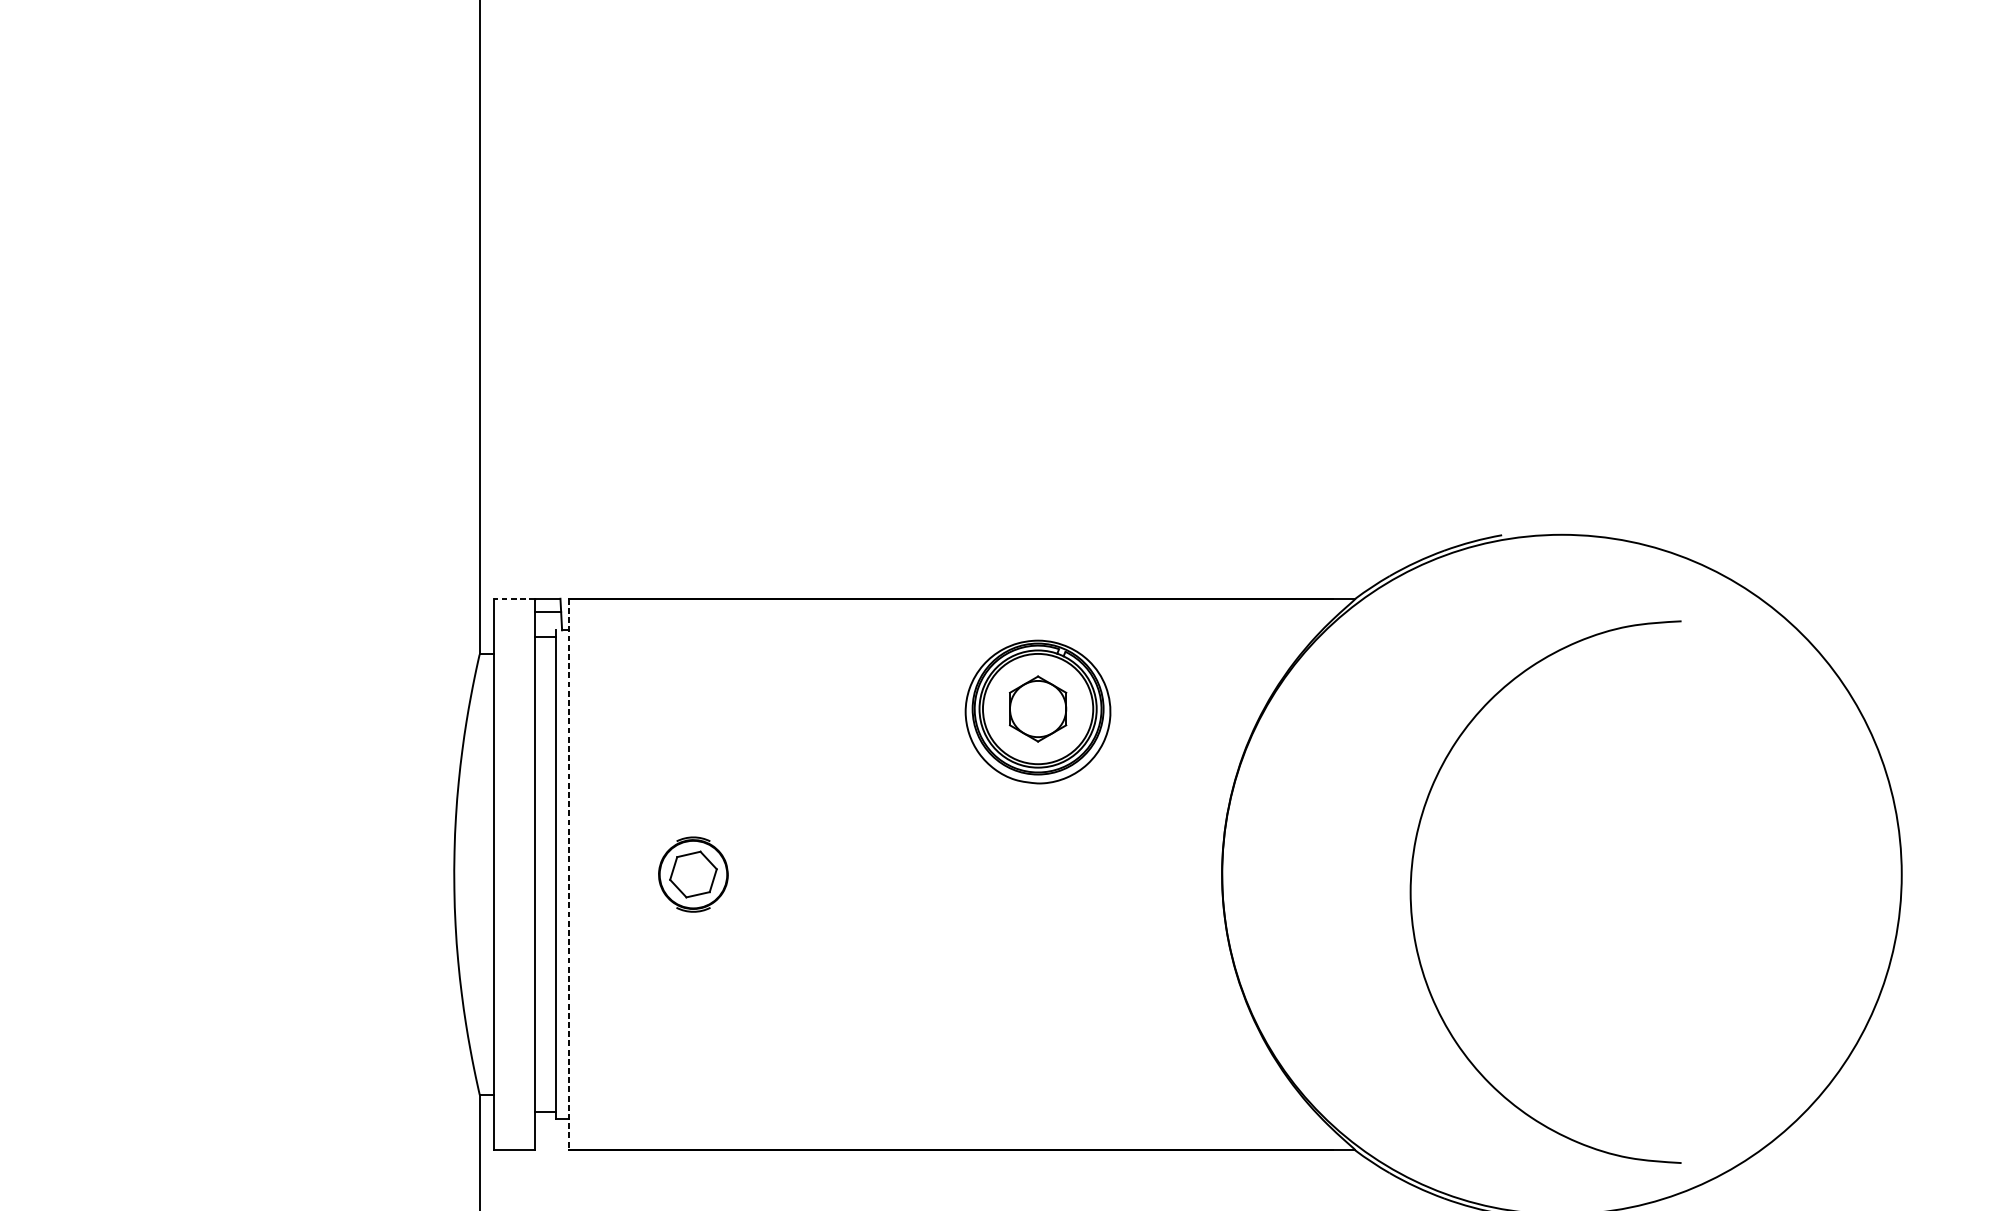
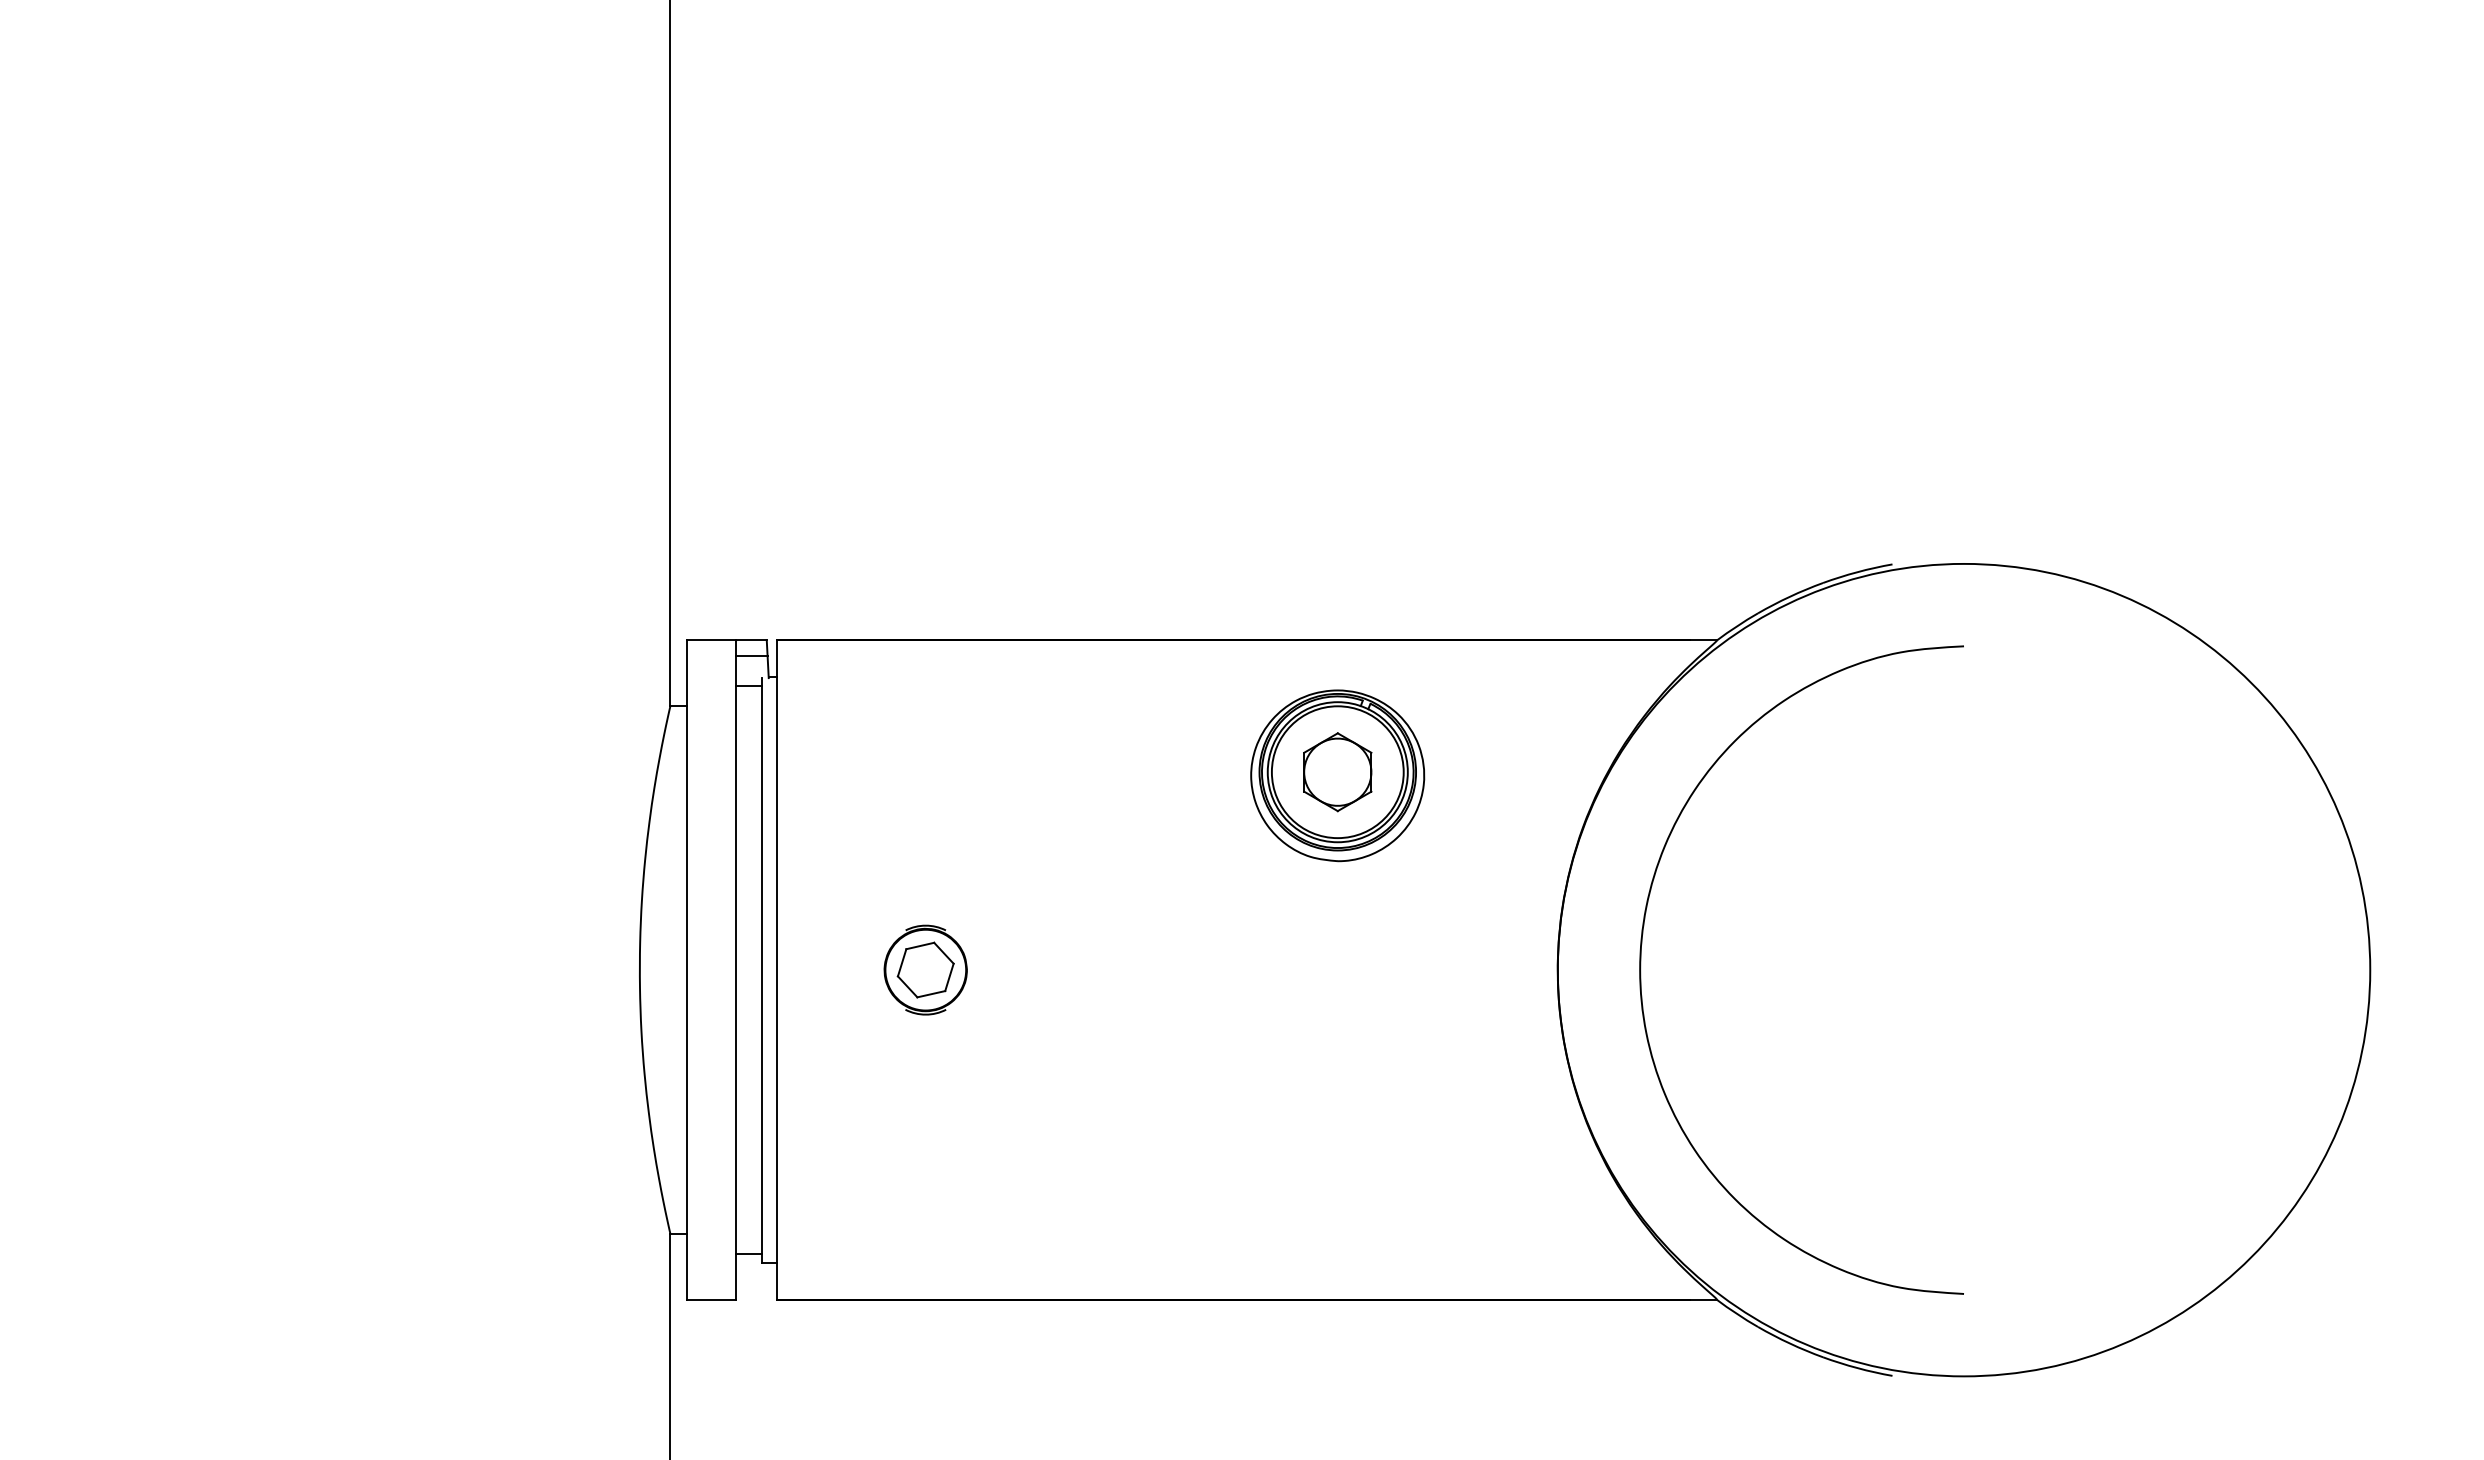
line: (514, 598) -> (711, 640), dashed -> solid
line: (569, 874) -> (777, 969), dashed -> solid
curve: (1411, 891) -> (1641, 969), moved

